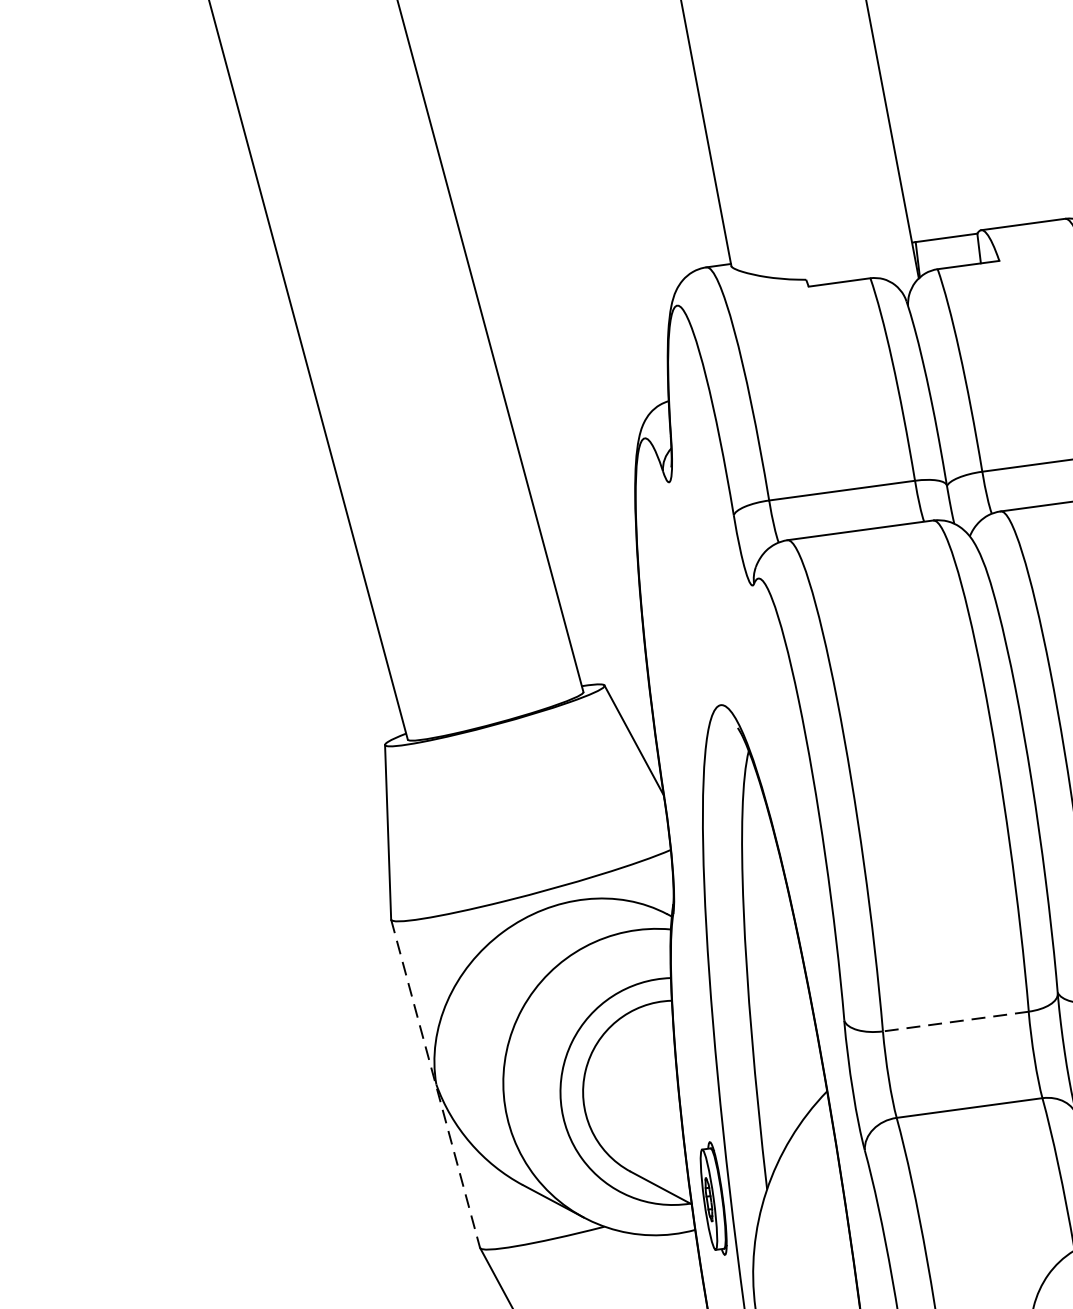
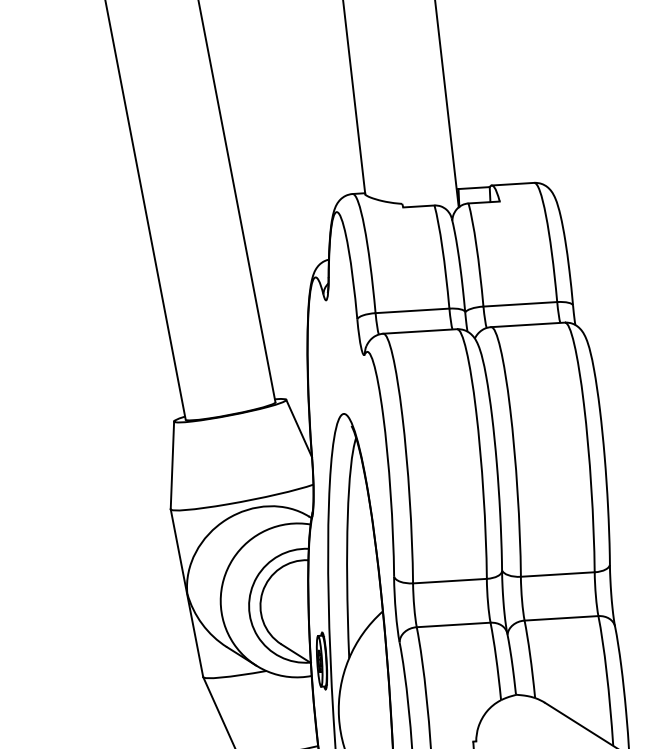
line: (954, 1022) -> (449, 581), dashed -> solid
line: (436, 1084) -> (187, 593), dashed -> solid

